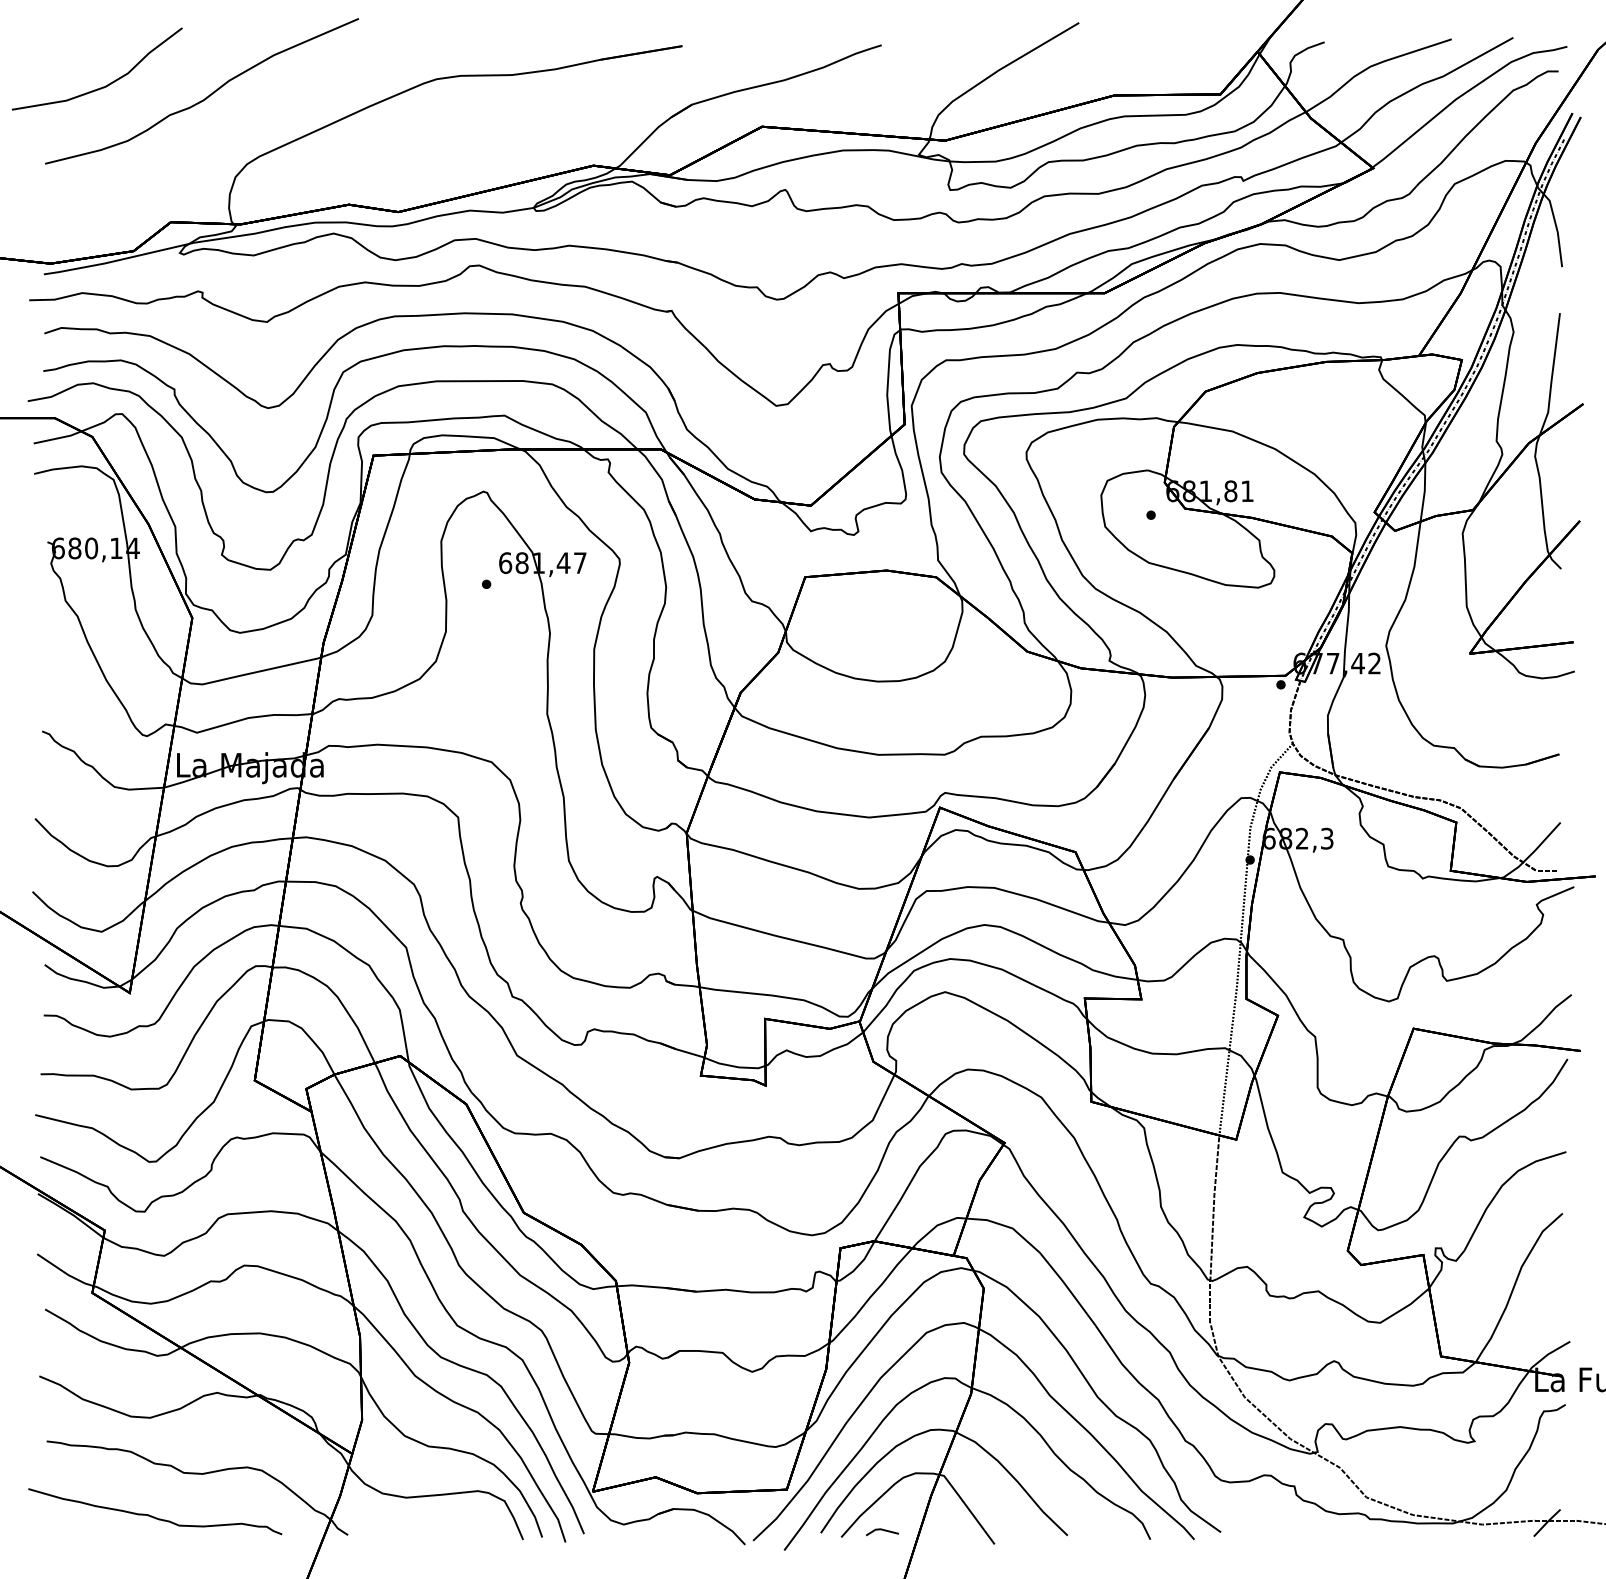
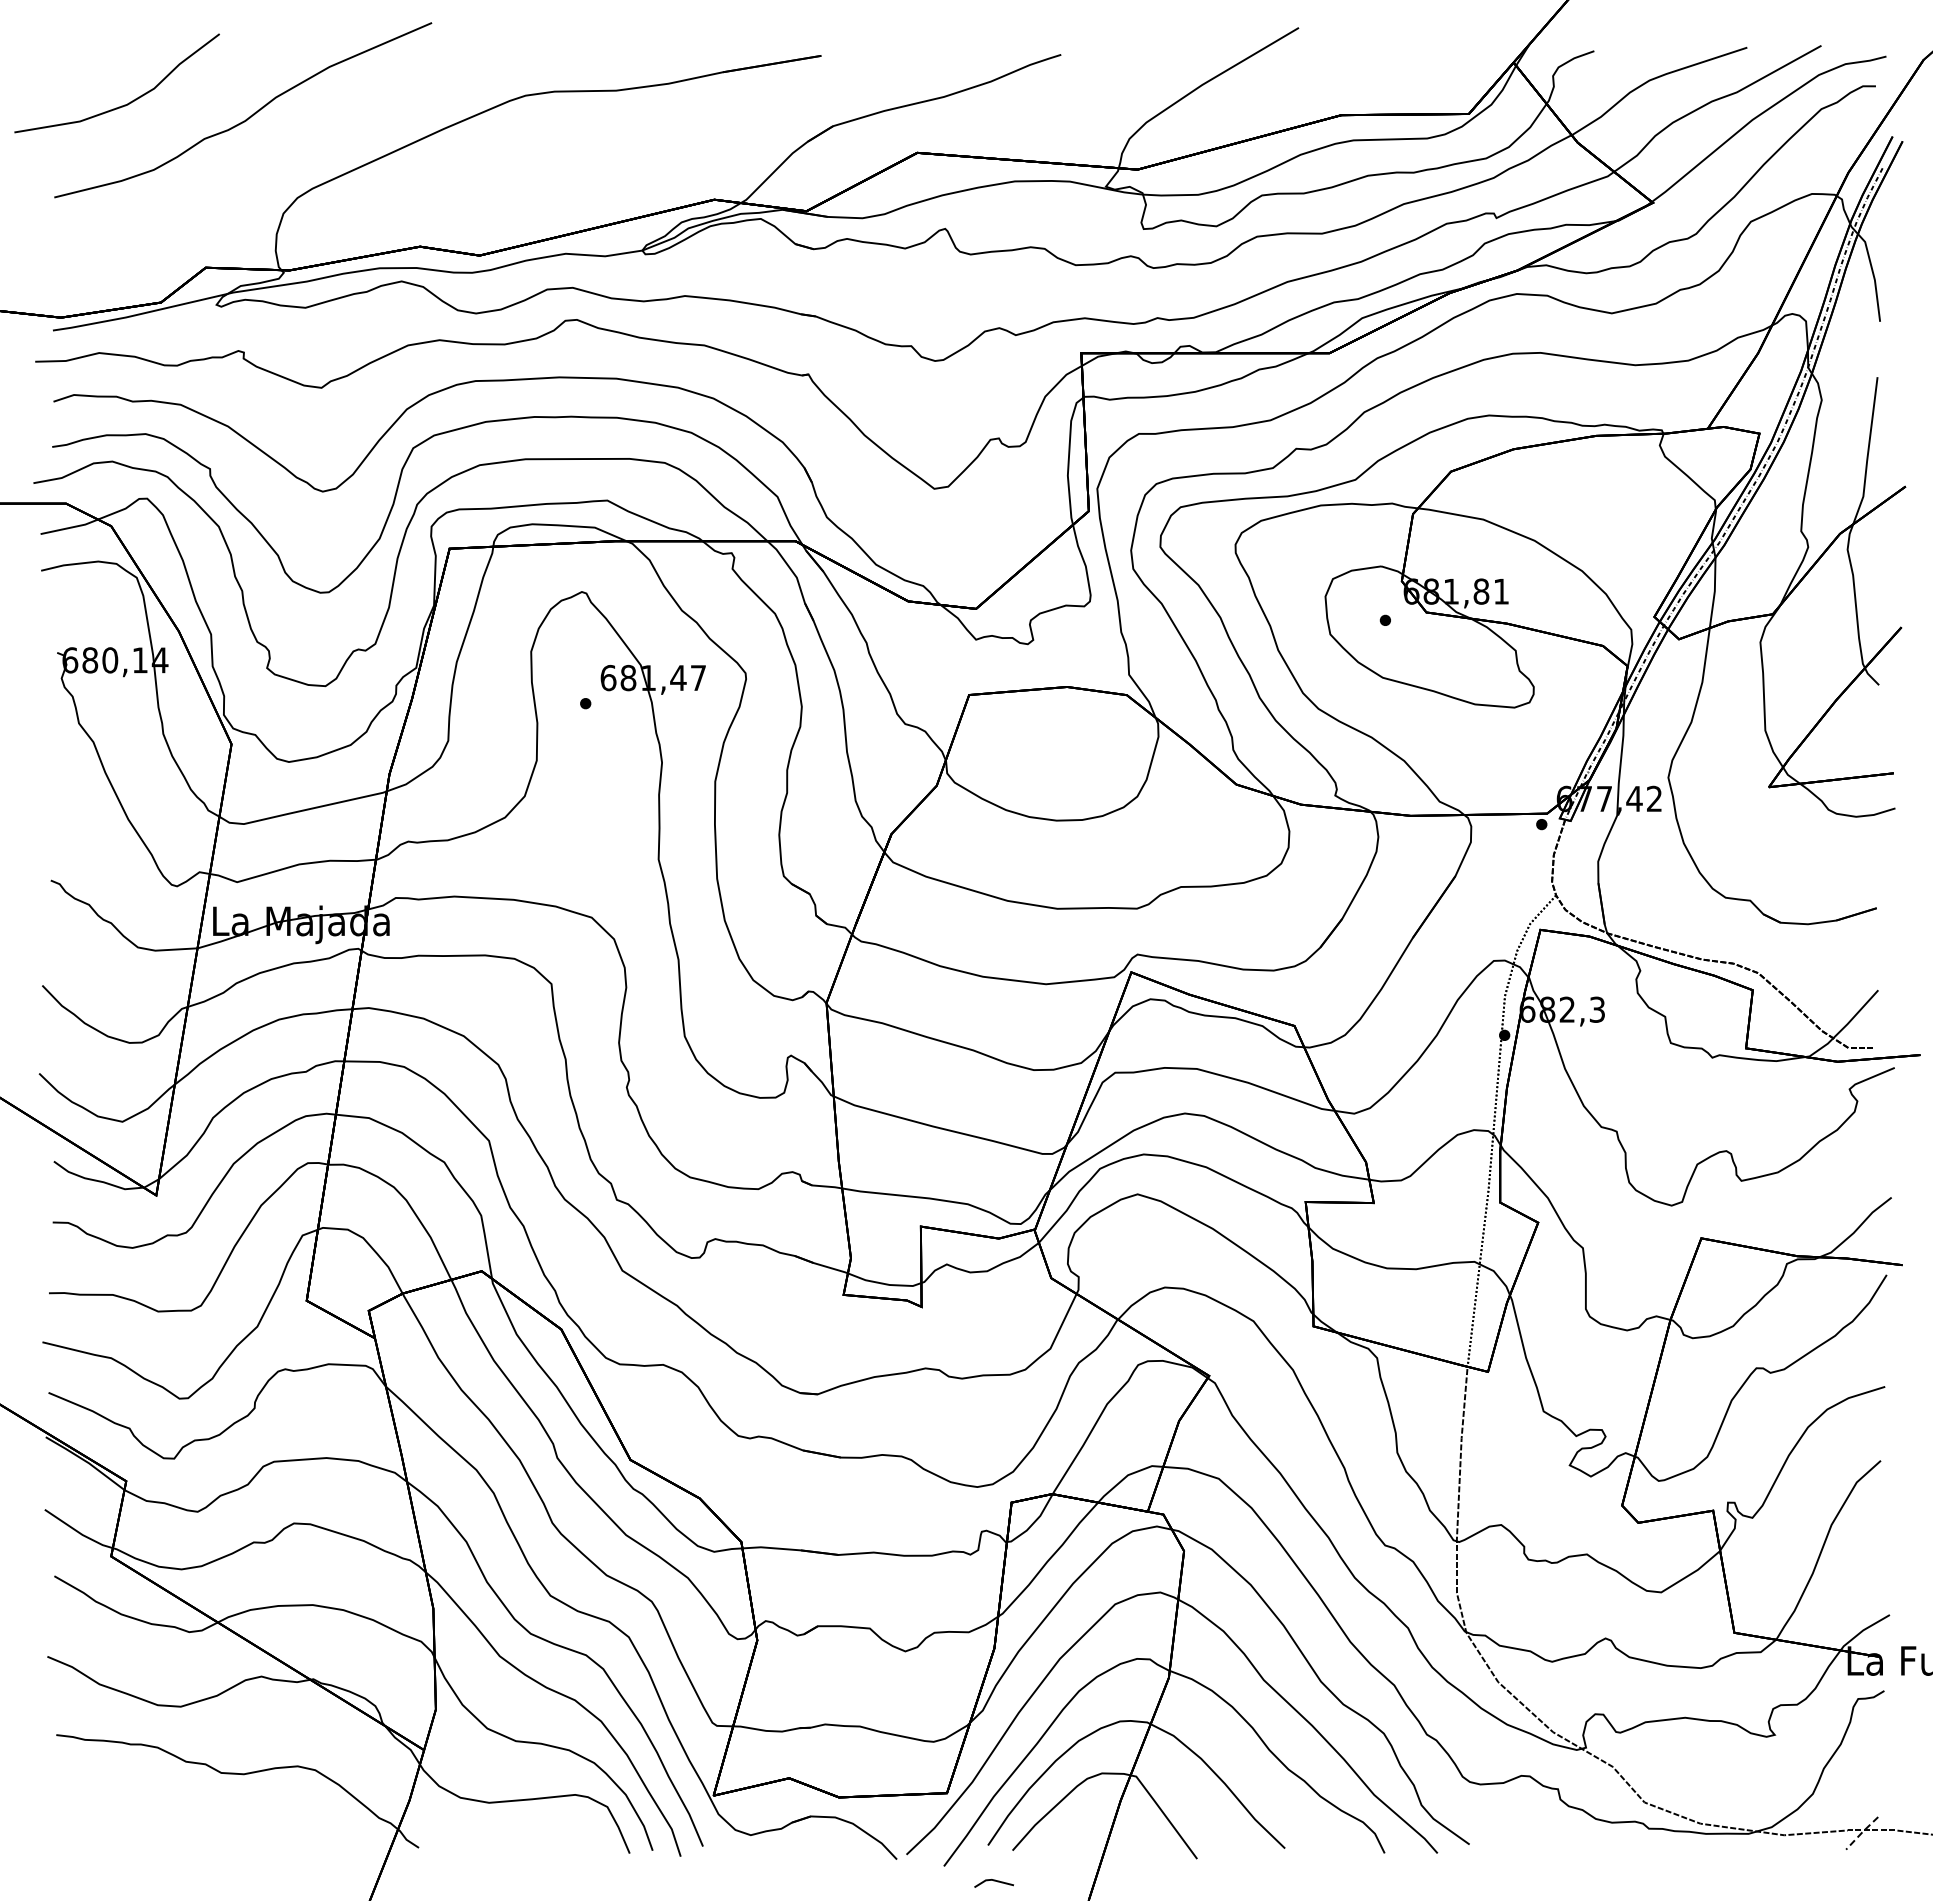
curve: (152, 1515) -> (183, 1824), removed
line: (1546, 1522) -> (1861, 1832), solid -> dashed
line: (881, 1530) -> (993, 1881), moved

